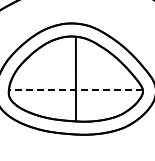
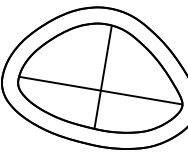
line: (75, 90) -> (100, 91), dashed -> solid

